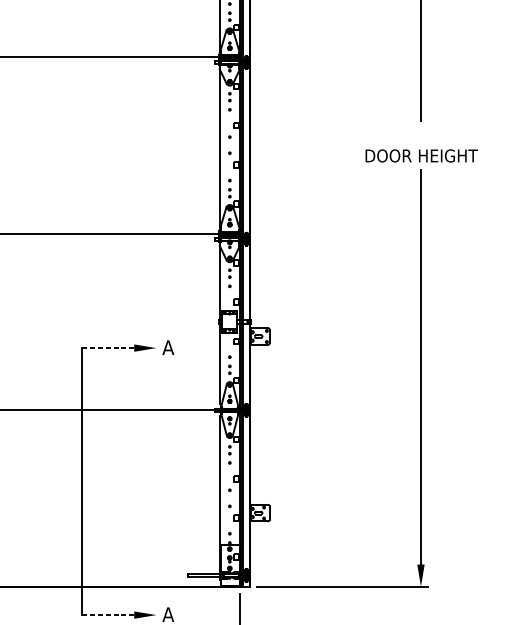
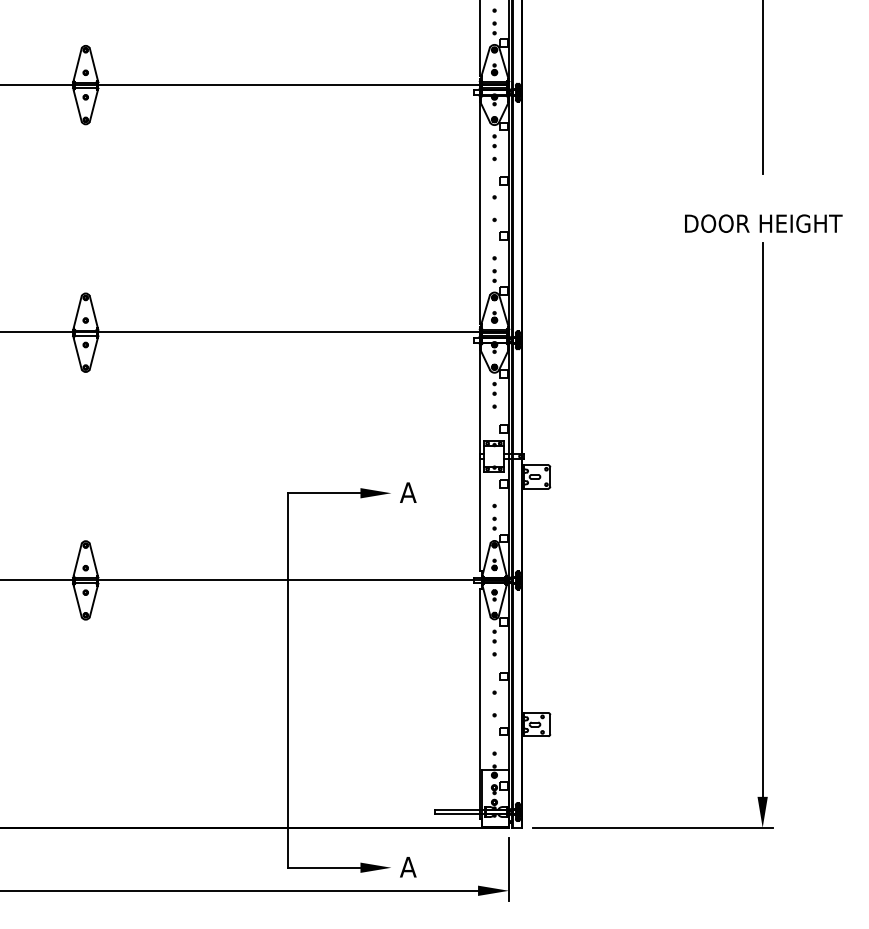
line: (107, 348) -> (323, 493), dashed -> solid
line: (107, 614) -> (323, 867), dashed -> solid

